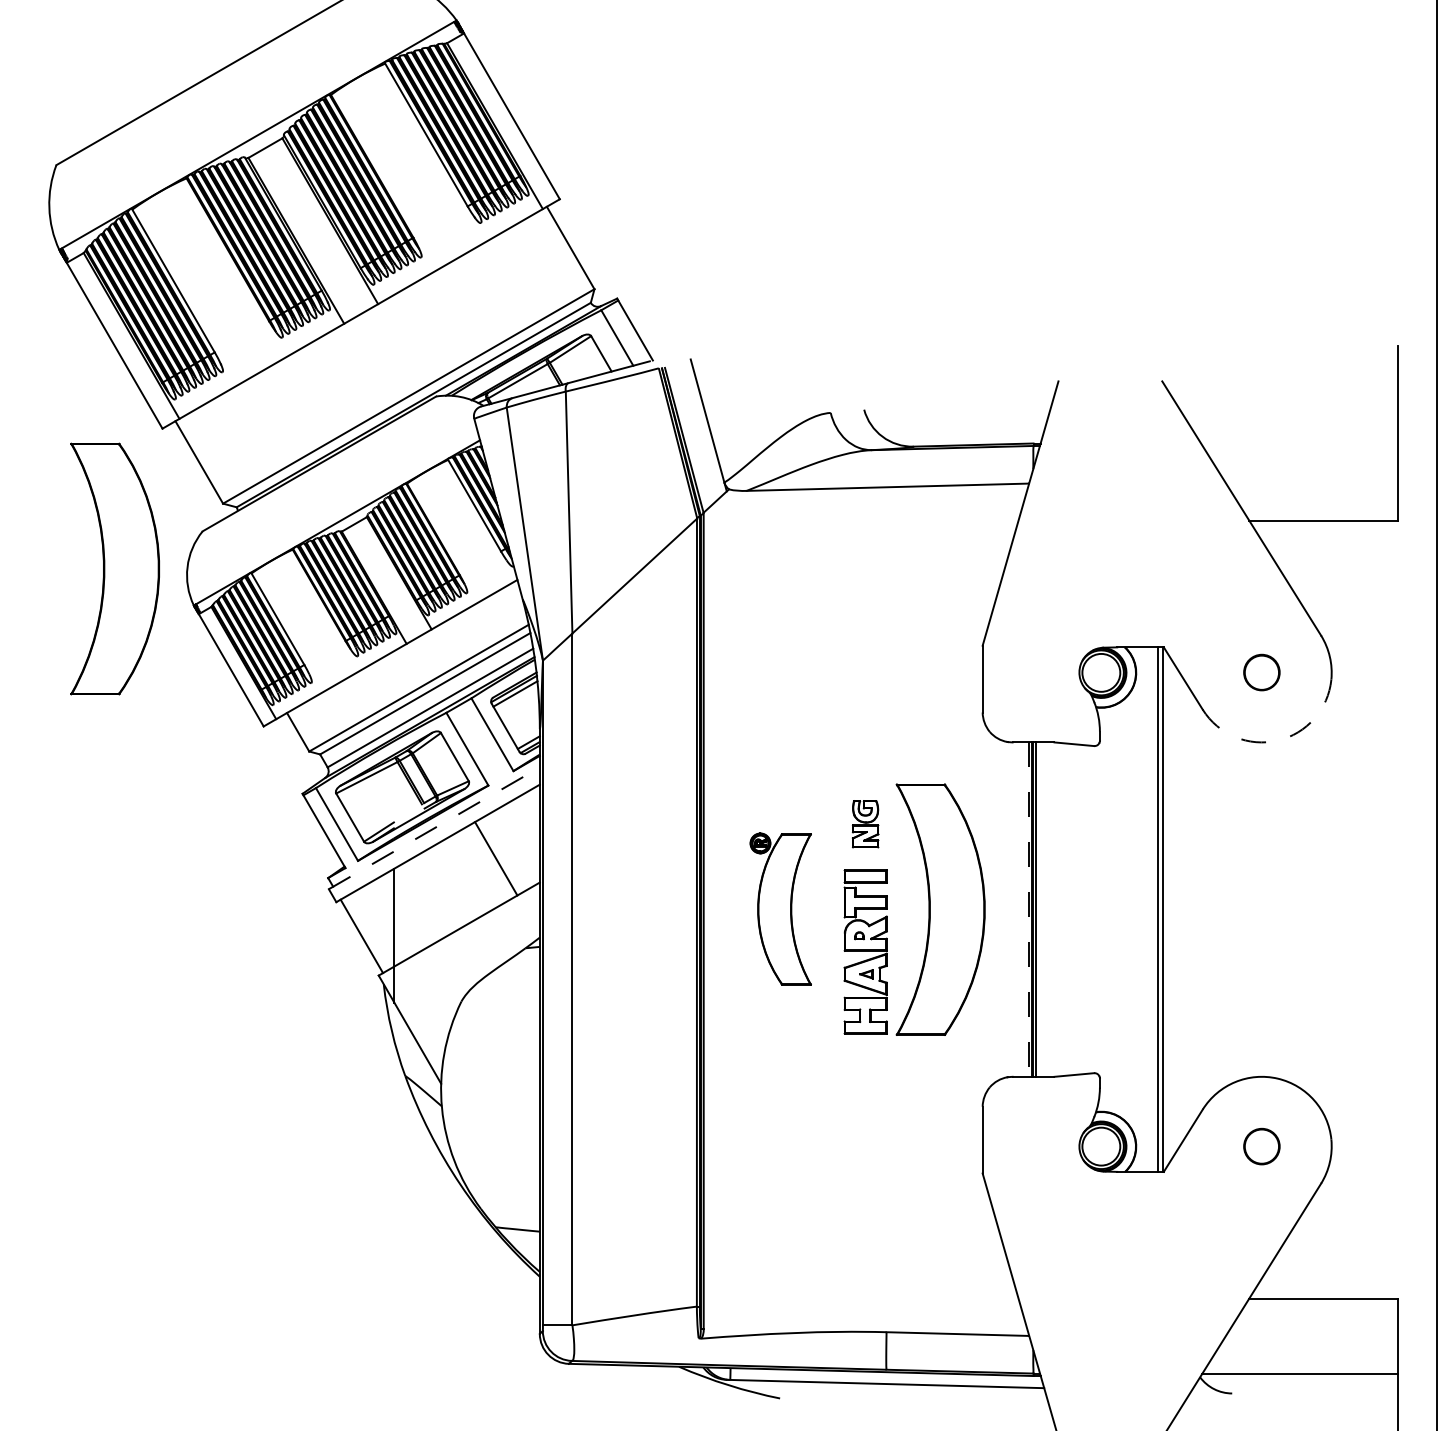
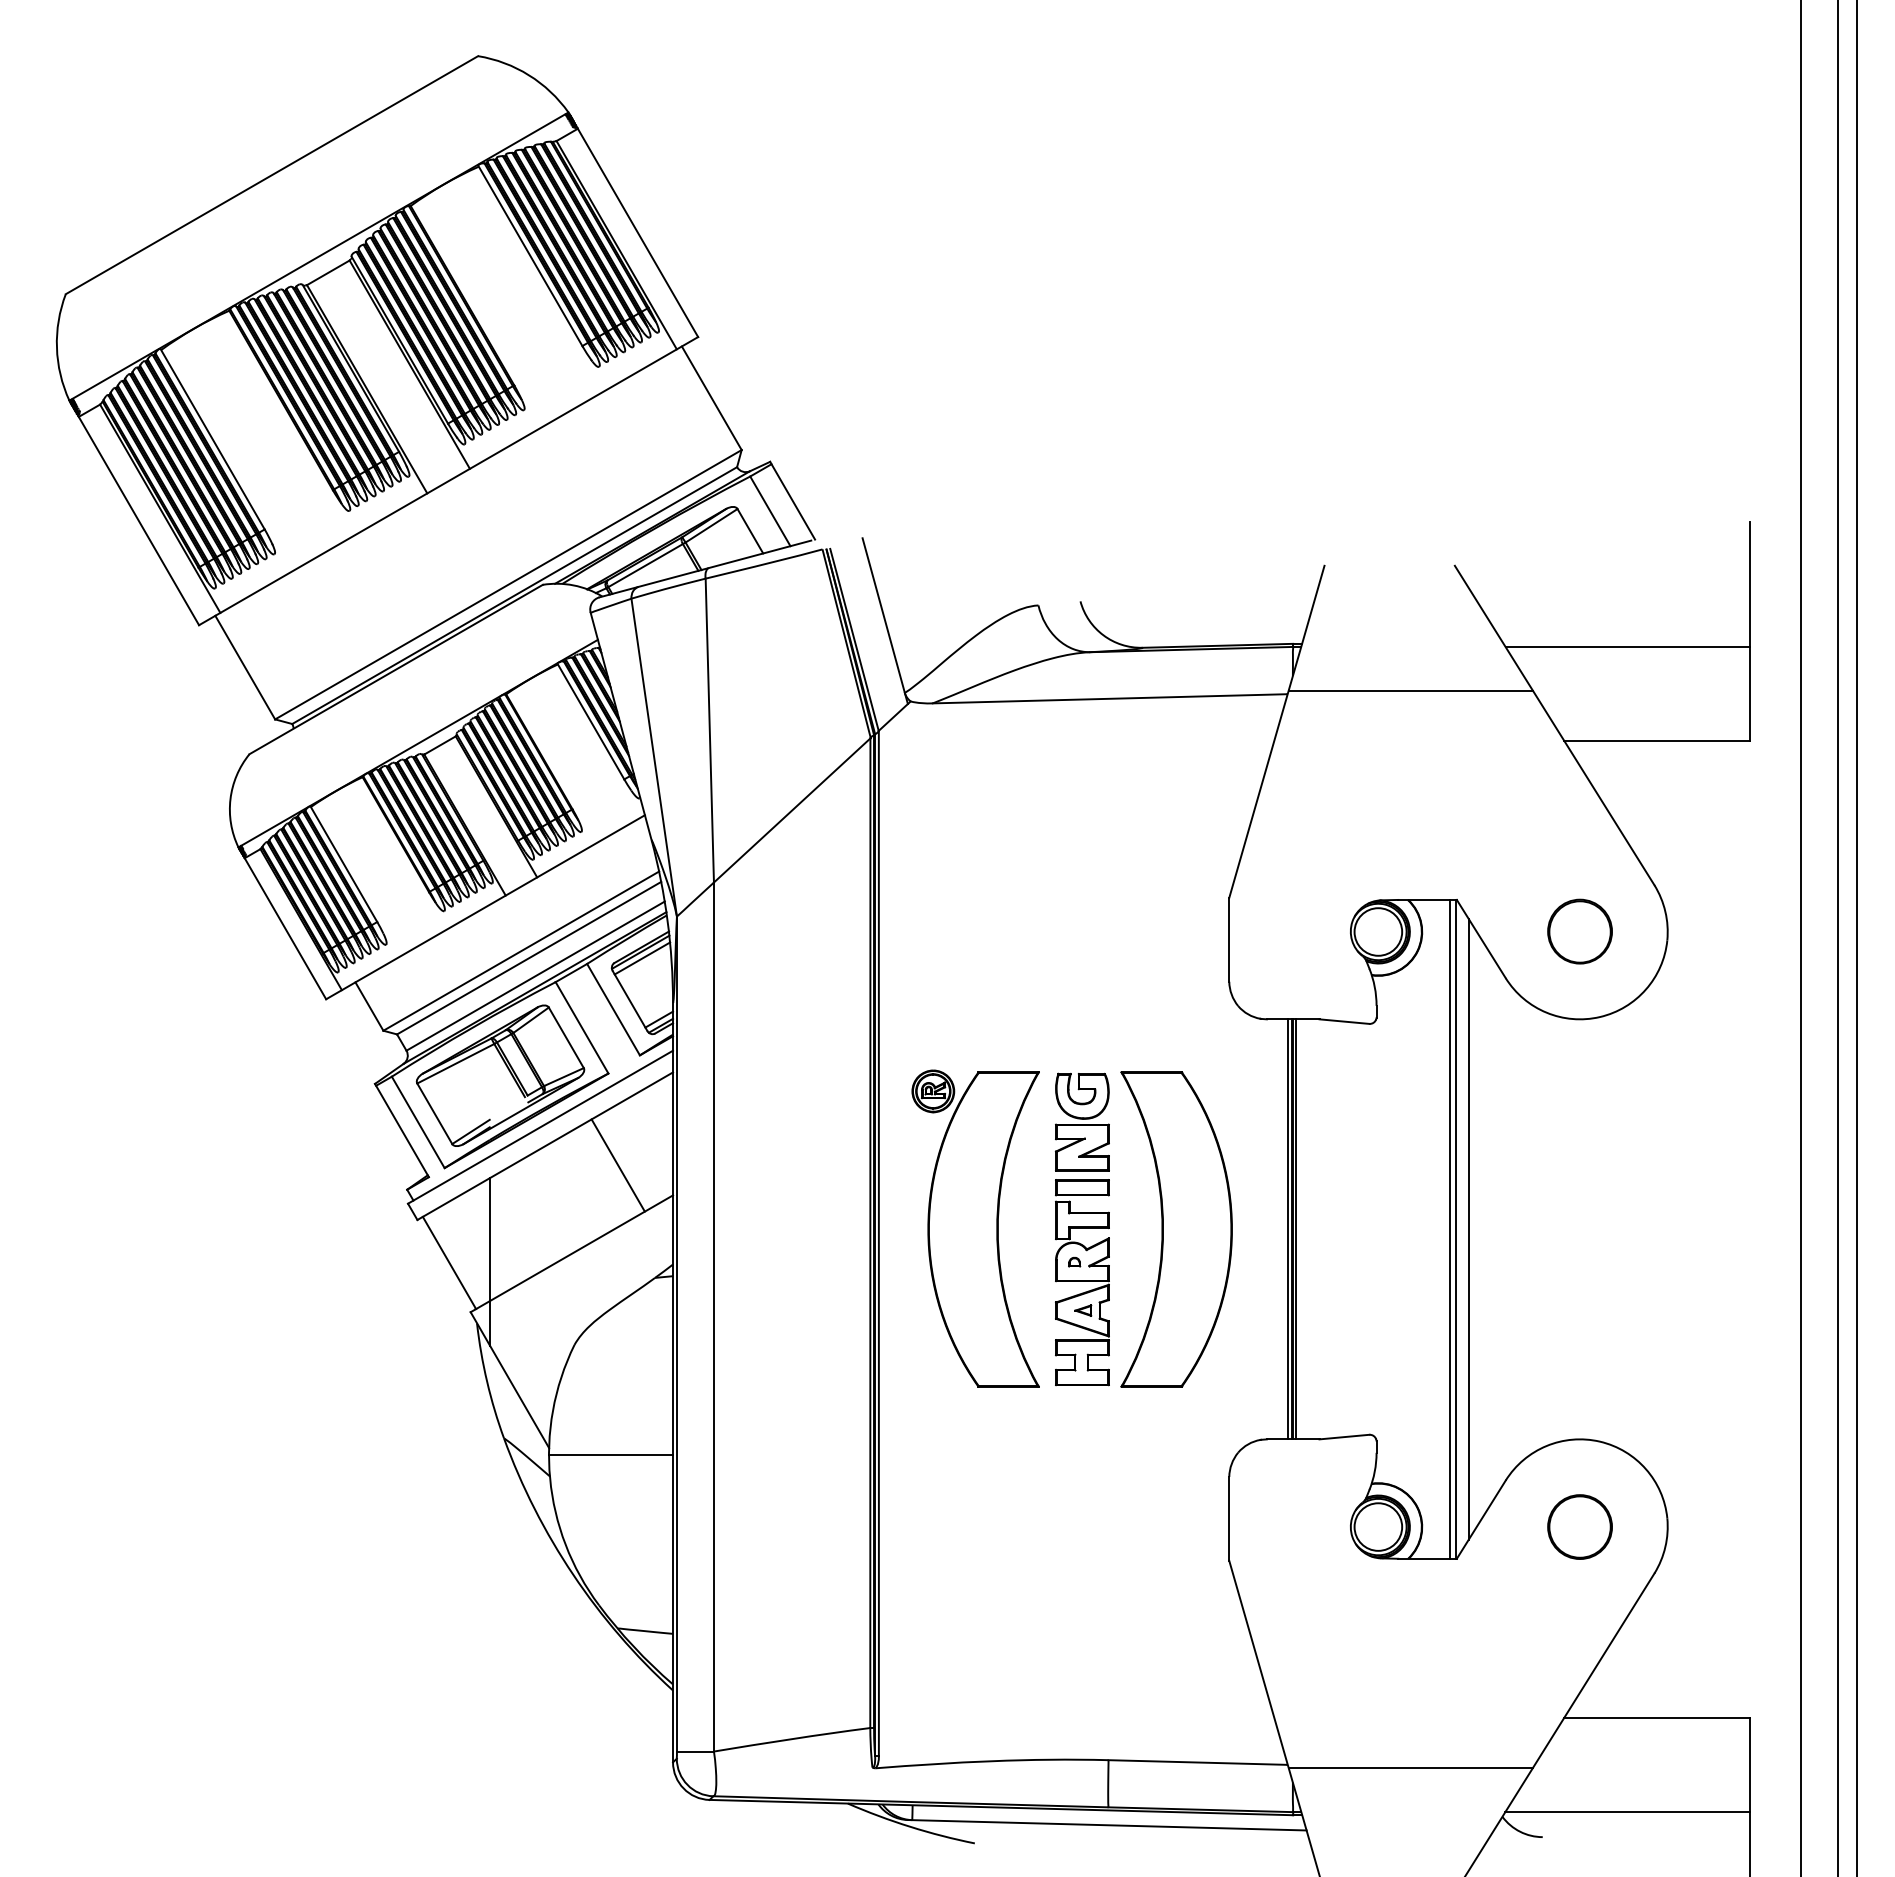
line: (1299, 445) -> (1627, 646), added
line: (1126, 481) -> (1410, 691), added
part: (115, 569) -> (139, 801), removed
part: (1261, 672) -> (1579, 931), size x1.43
arc: (1278, 740) -> (1600, 1017), dashed -> solid
part: (865, 823) -> (1081, 1121), size x1.67
line: (434, 827) -> (540, 1126), dashed -> solid
part: (780, 908) -> (975, 1228), size x1.67
line: (1029, 909) -> (1287, 1229), dashed -> solid
line: (1173, 909) -> (1468, 1229), added
line: (490, 1089) -> (611, 1455), added
circle: (1261, 1146) -> (1579, 1526), size x1.43
line: (1126, 1338) -> (1410, 1767), added

